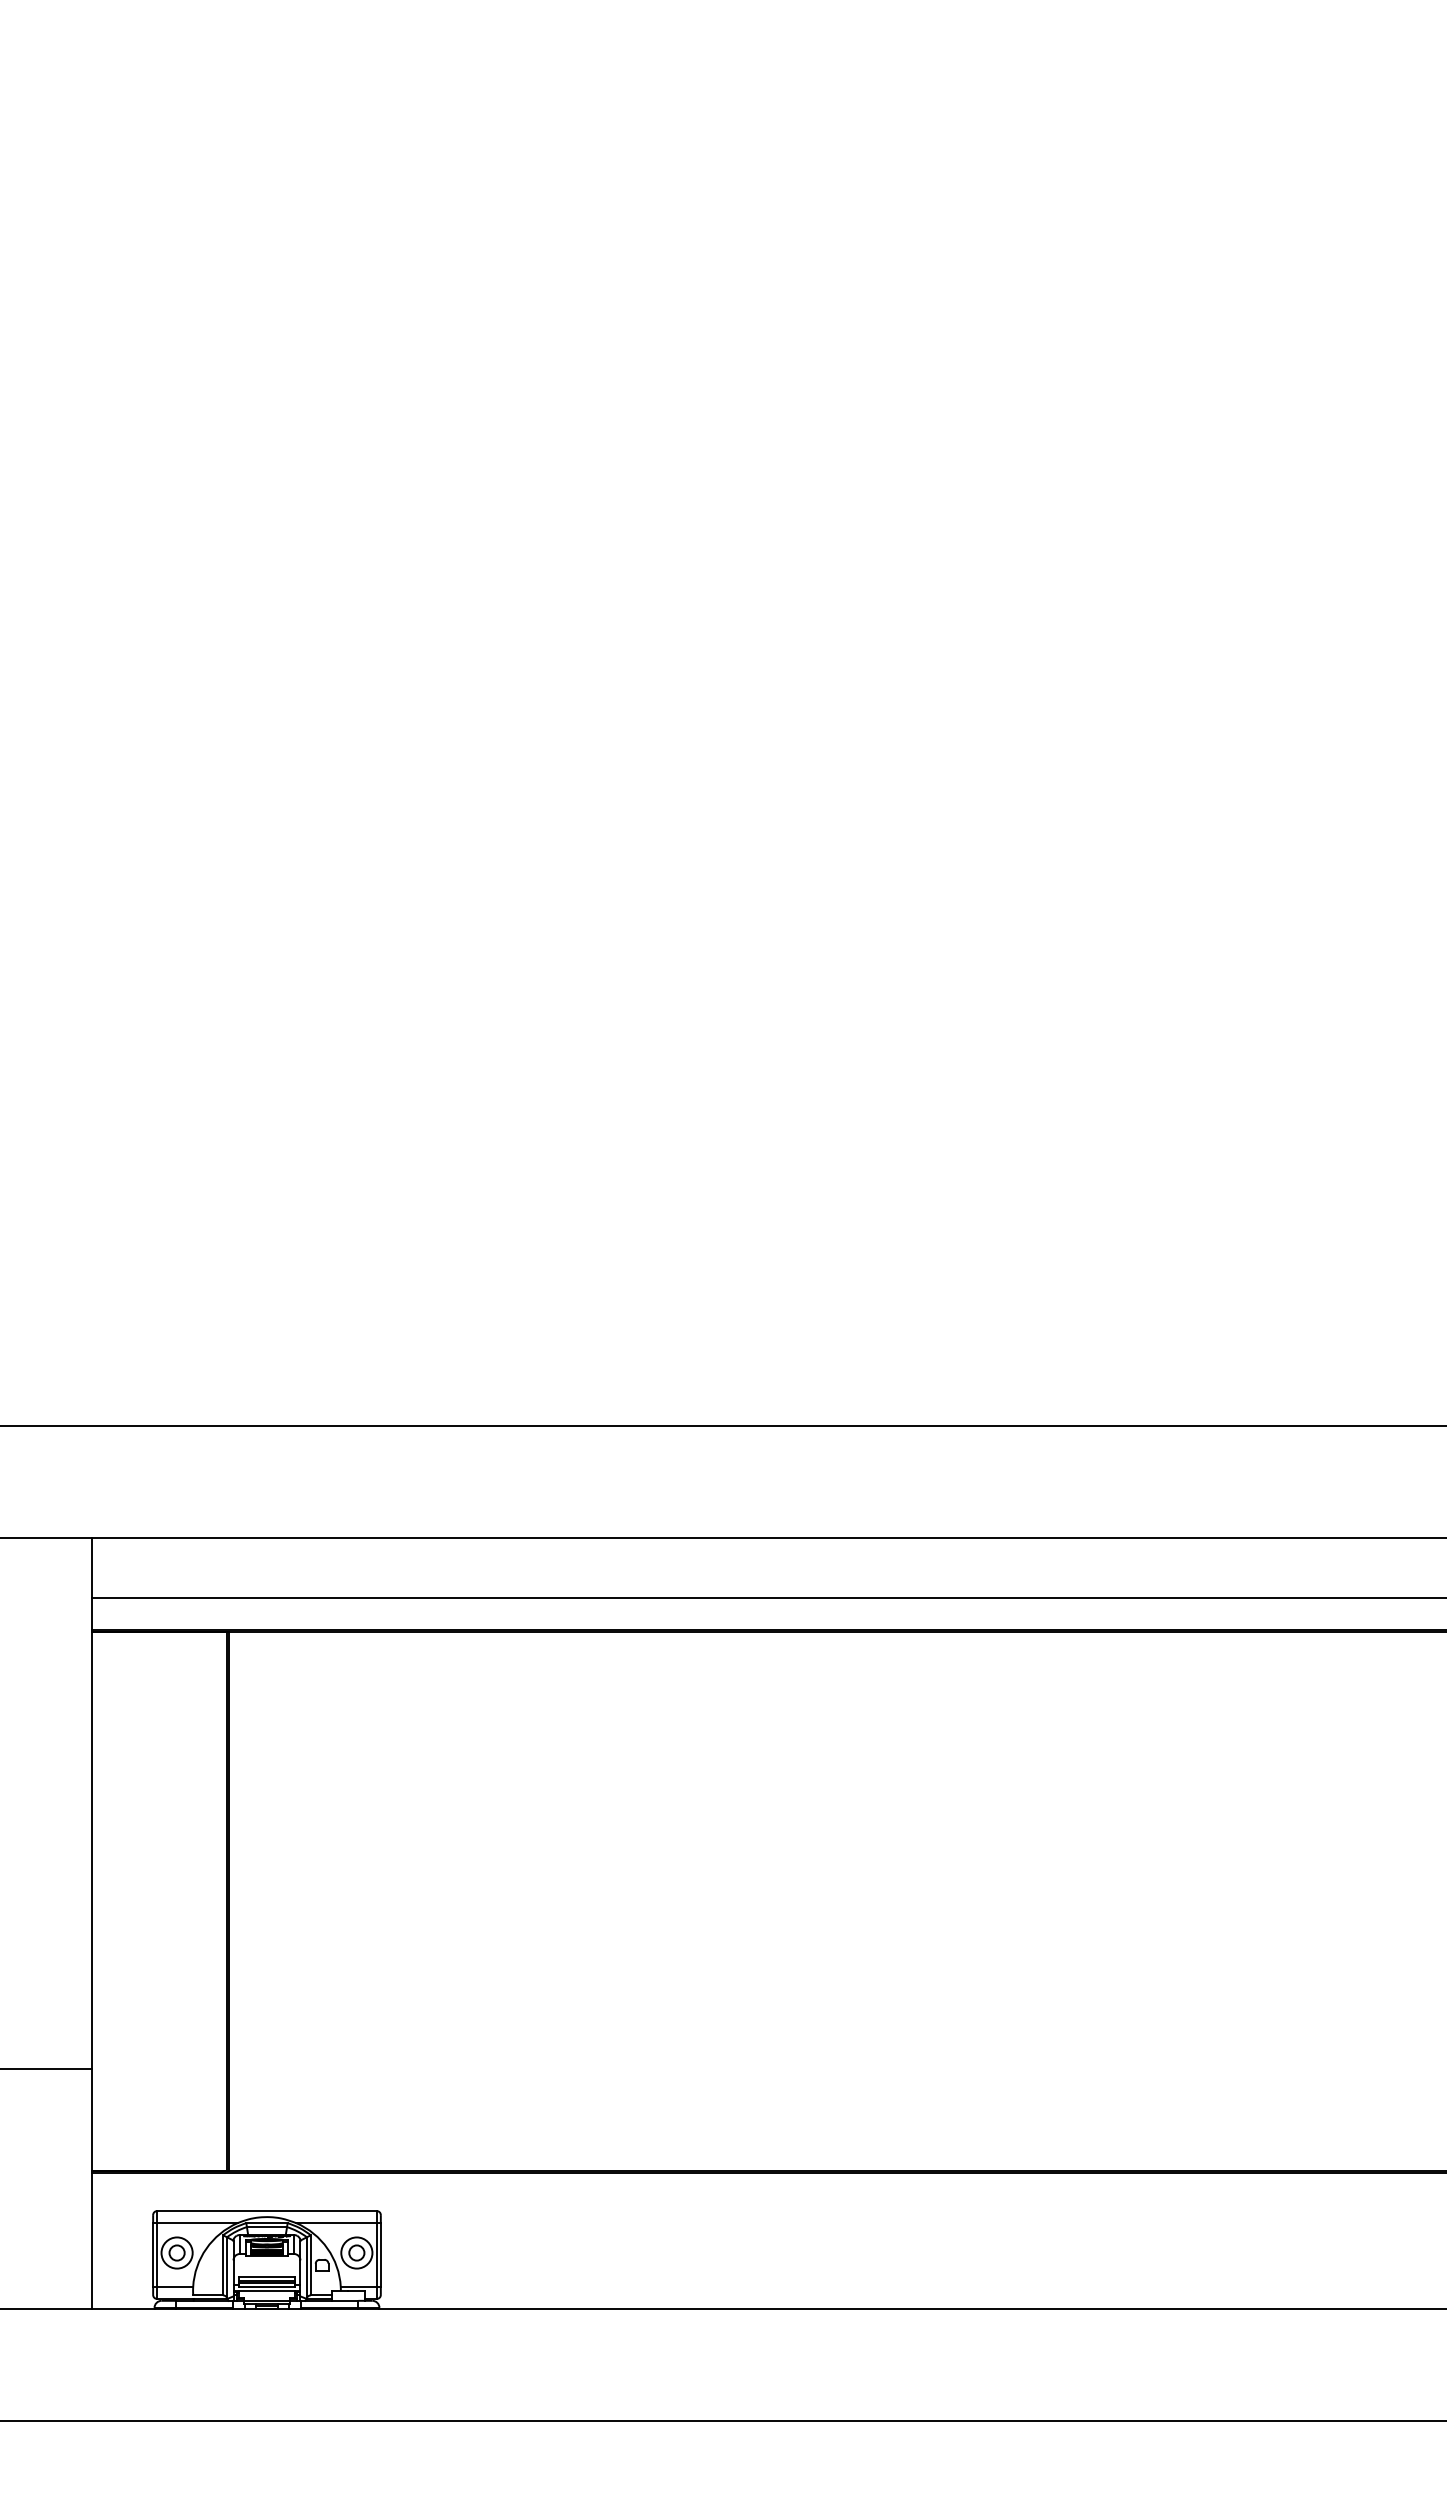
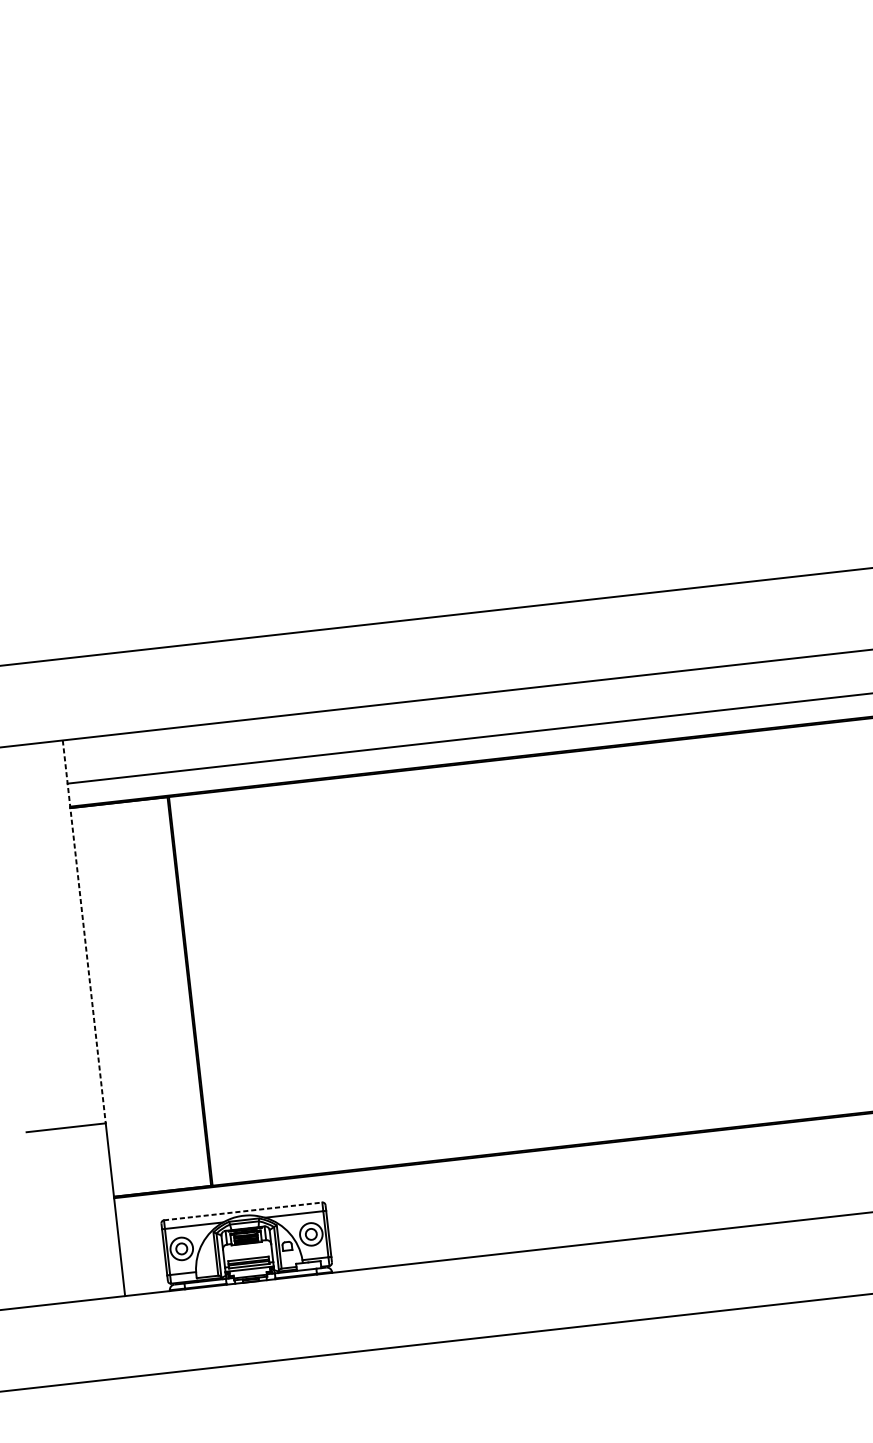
line: (92, 1803) -> (84, 931), solid -> dashed
line: (267, 2211) -> (243, 1211), solid -> dashed

